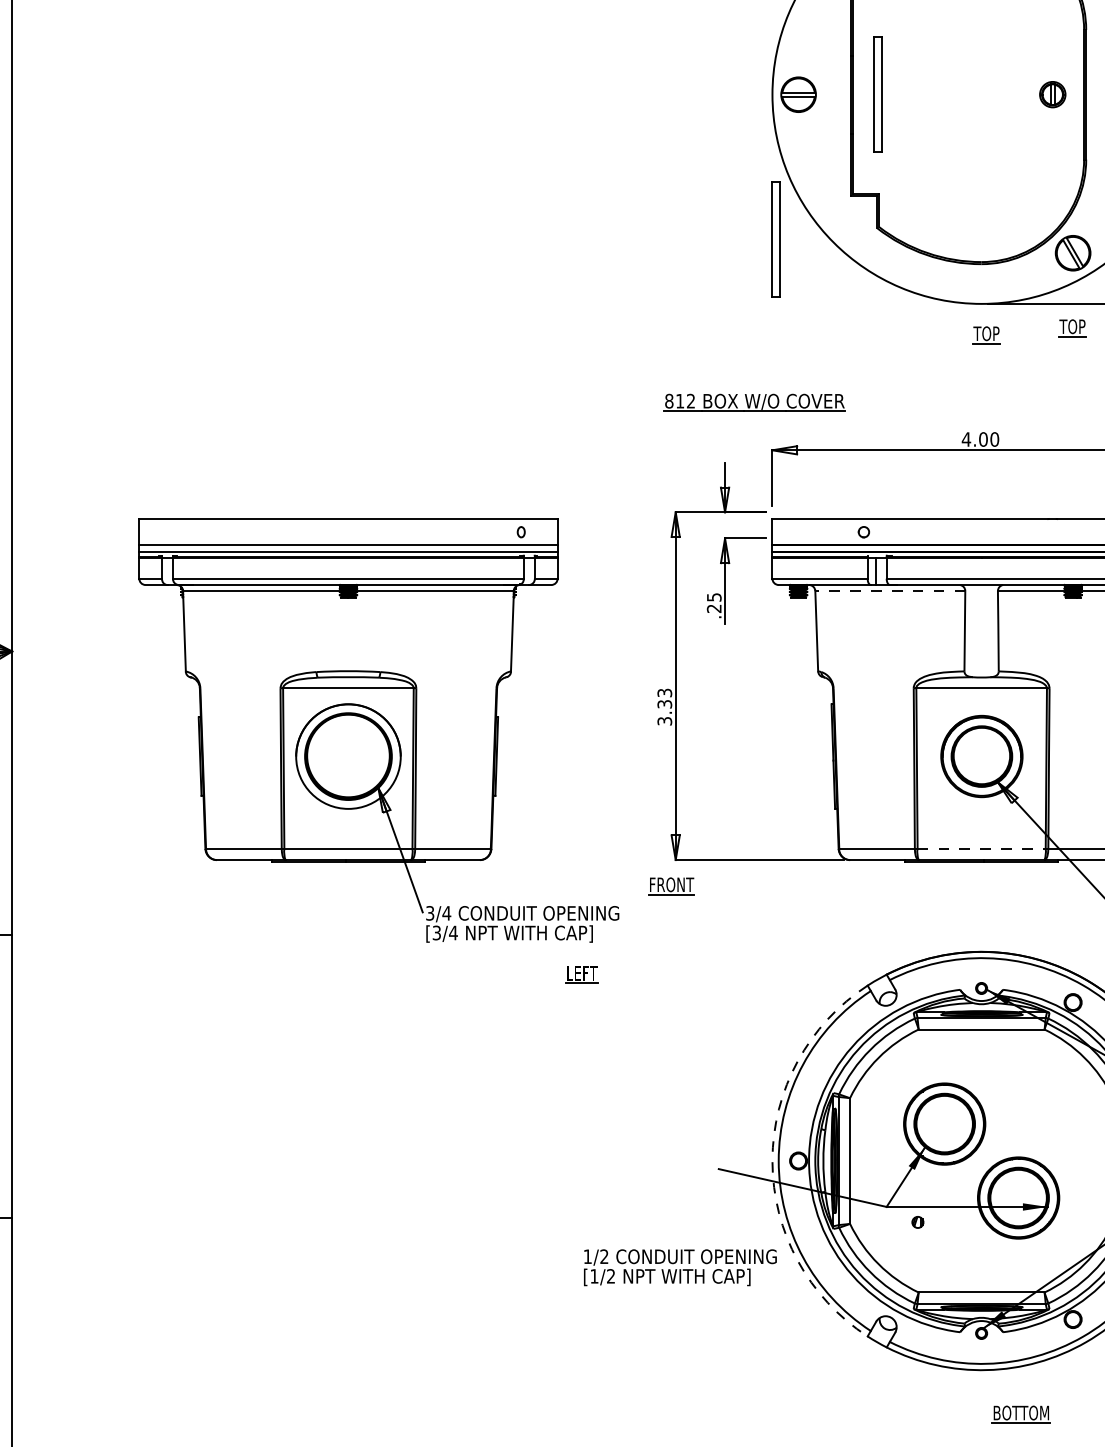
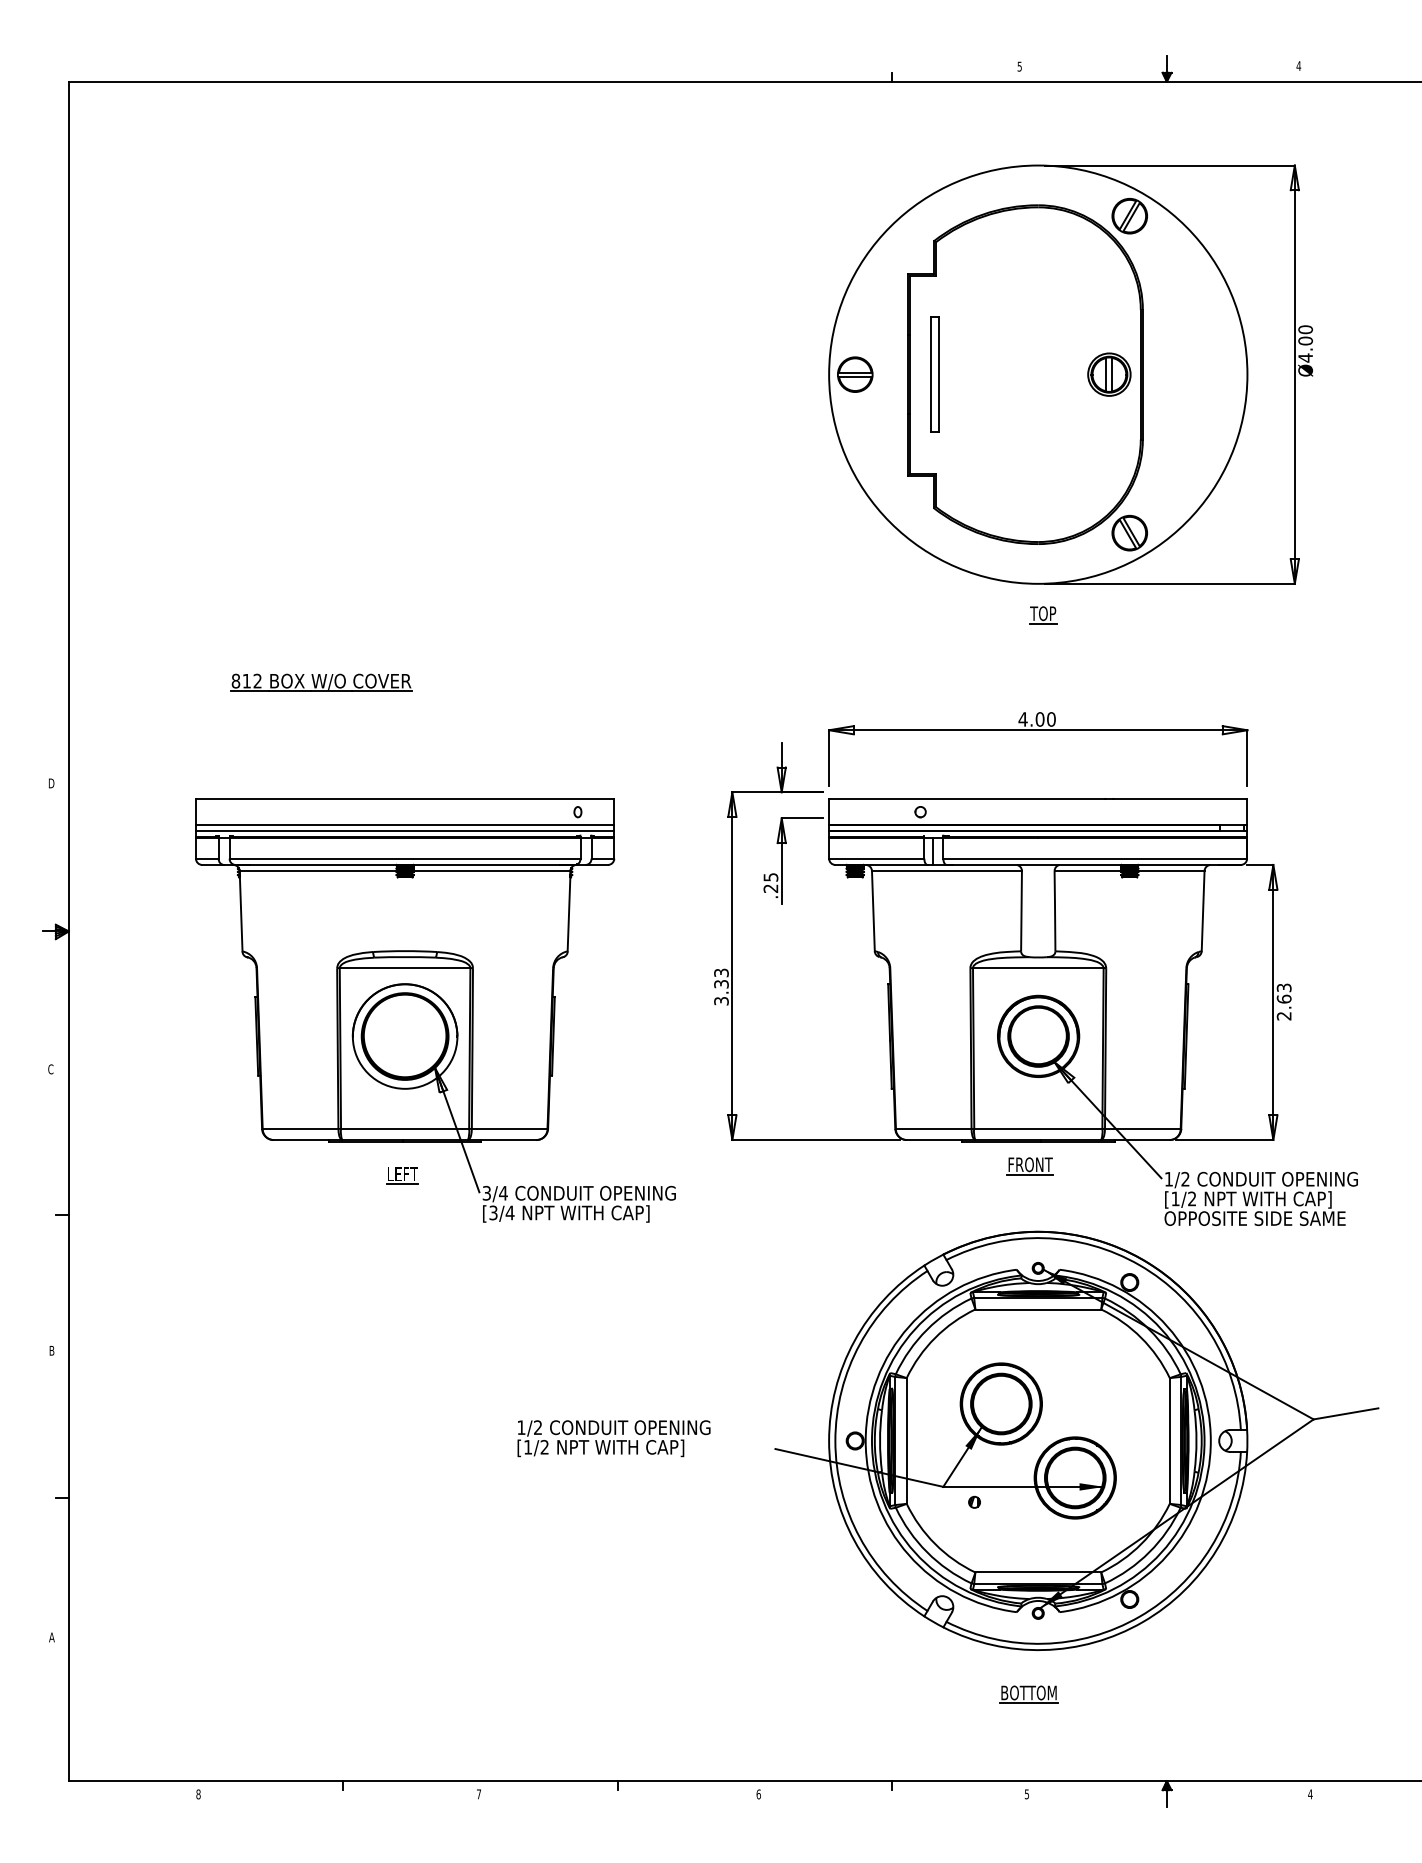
part: (1052, 94) -> (1109, 374), size x1.67
part: (775, 239) -> (832, 519), removed
part: (1072, 328) -> (1129, 608), removed
part: (754, 402) -> (321, 682), moved
line: (889, 591) -> (946, 871), dashed -> solid
line: (981, 848) -> (1038, 1128), dashed -> solid
part: (670, 886) -> (1029, 1166), moved
part: (581, 974) -> (402, 1175), moved
arc: (772, 1160) -> (829, 1440), dashed -> solid
text: (679, 1267) -> (613, 1438), moved
part: (1020, 1414) -> (1028, 1694), moved

